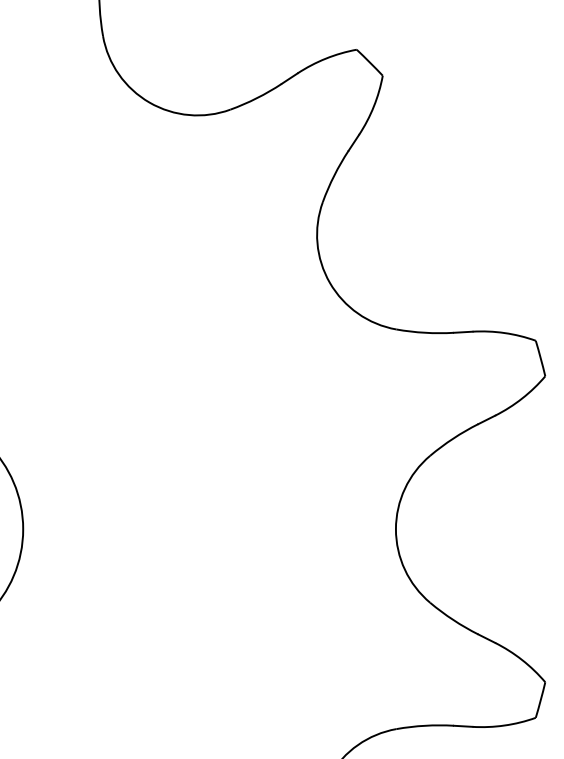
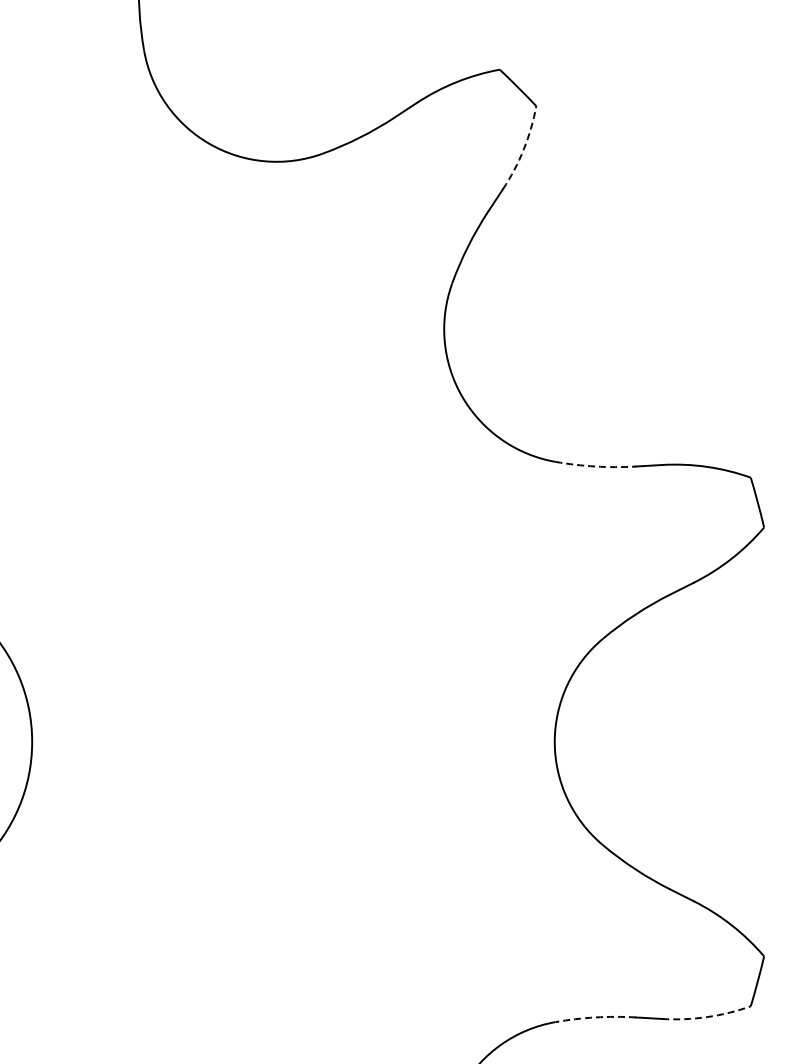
arc: (373, 106) -> (523, 149), solid -> dashed
arc: (425, 332) -> (595, 466), solid -> dashed
arc: (425, 725) -> (595, 1017), solid -> dashed
arc: (504, 725) -> (707, 1017), solid -> dashed

